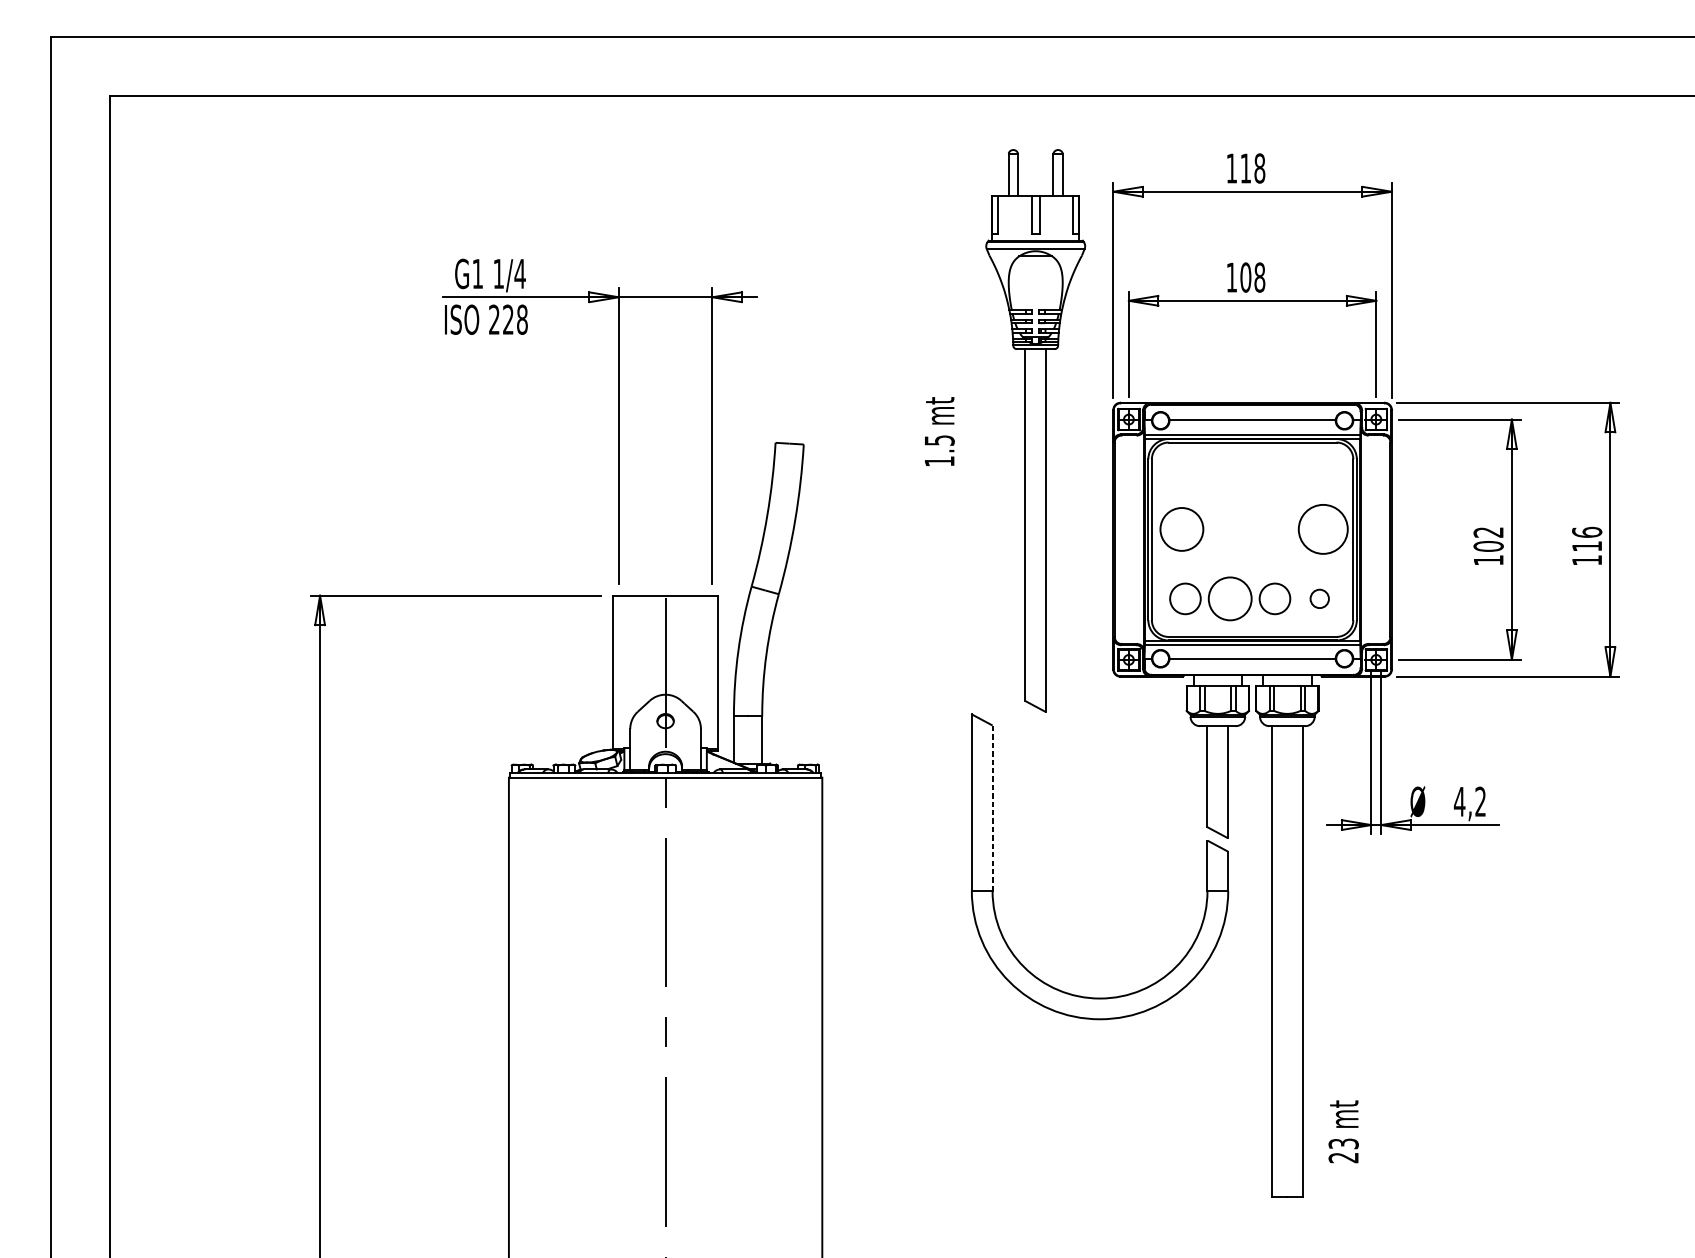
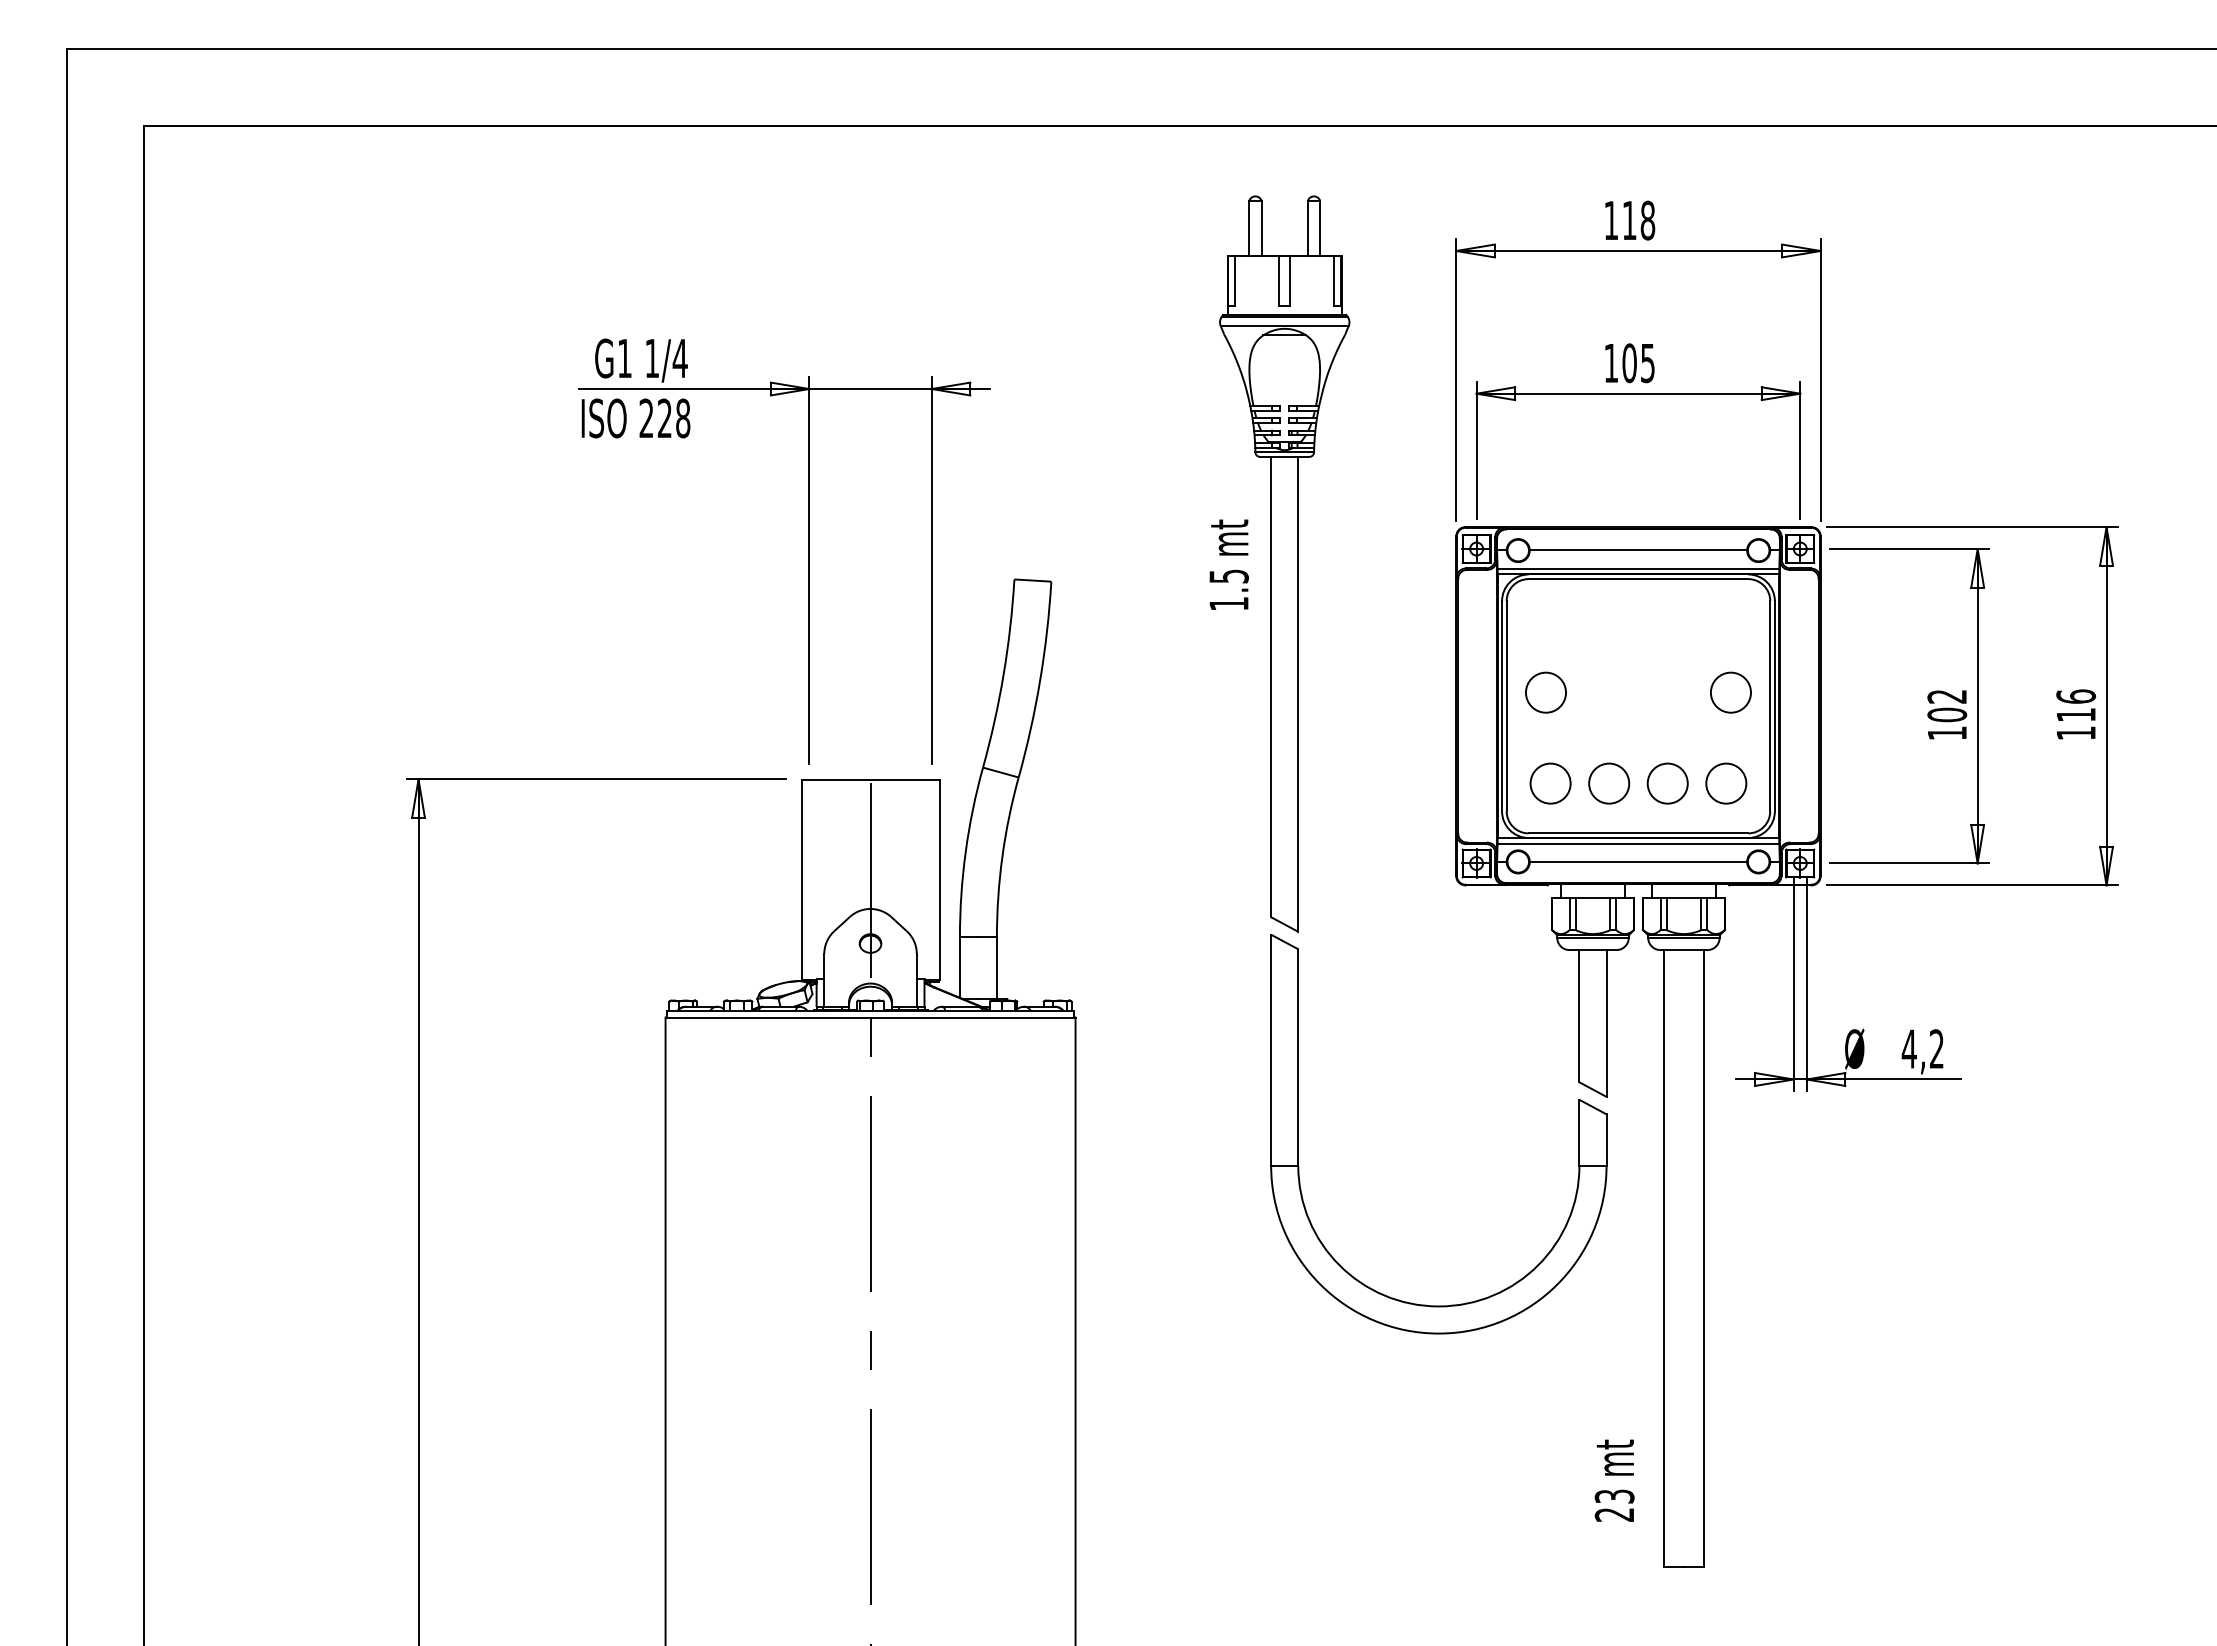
text: (1259, 277) -> (1647, 363), 108 -> 105
part: (1035, 430) -> (1284, 563), moved
circle: (1181, 529) -> (1545, 692), size x0.71
circle: (1322, 529) -> (1730, 692), size x0.62
circle: (1230, 598) -> (1609, 783), size x0.71
circle: (1319, 598) -> (1726, 783), size x1.67
line: (992, 808) -> (1298, 1057), dashed -> solid
text: (1343, 1131) -> (1614, 1480), moved

